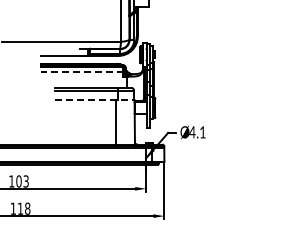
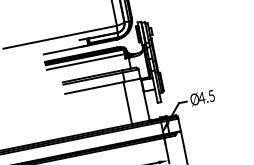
line: (82, 72) -> (86, 62), dashed -> solid
line: (94, 100) -> (102, 86), dashed -> solid
text: (202, 132) -> (211, 96), 4.1 -> 4.5

